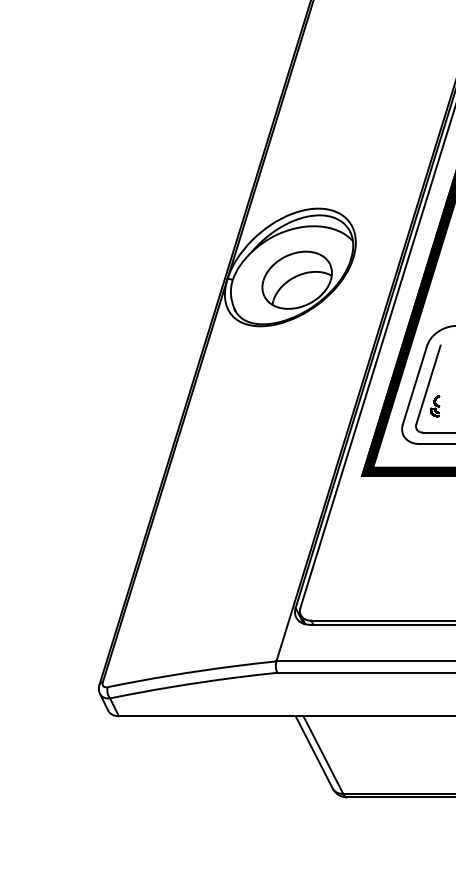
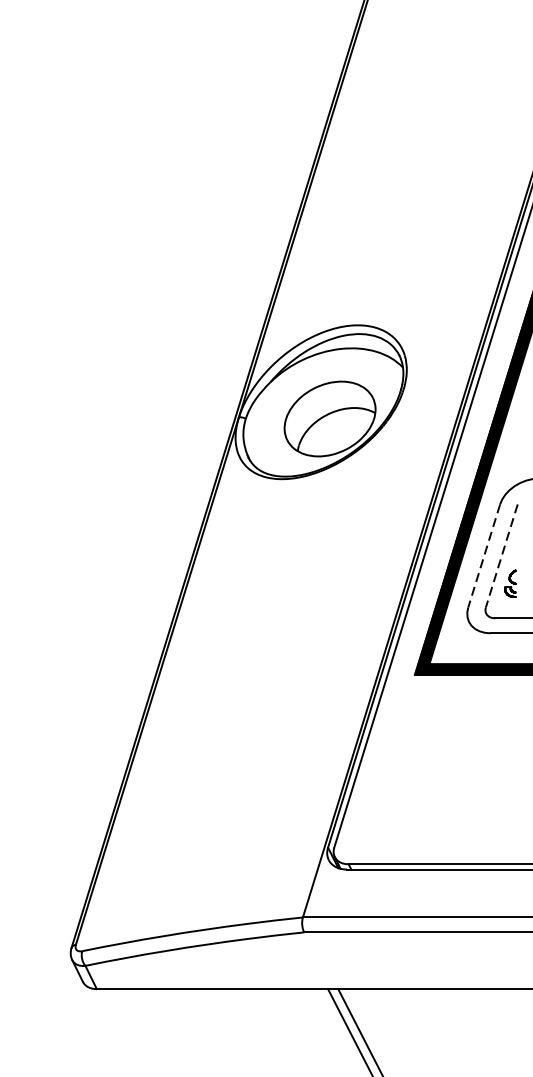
line: (414, 385) -> (483, 556), solid -> dashed
line: (428, 385) -> (501, 556), solid -> dashed

